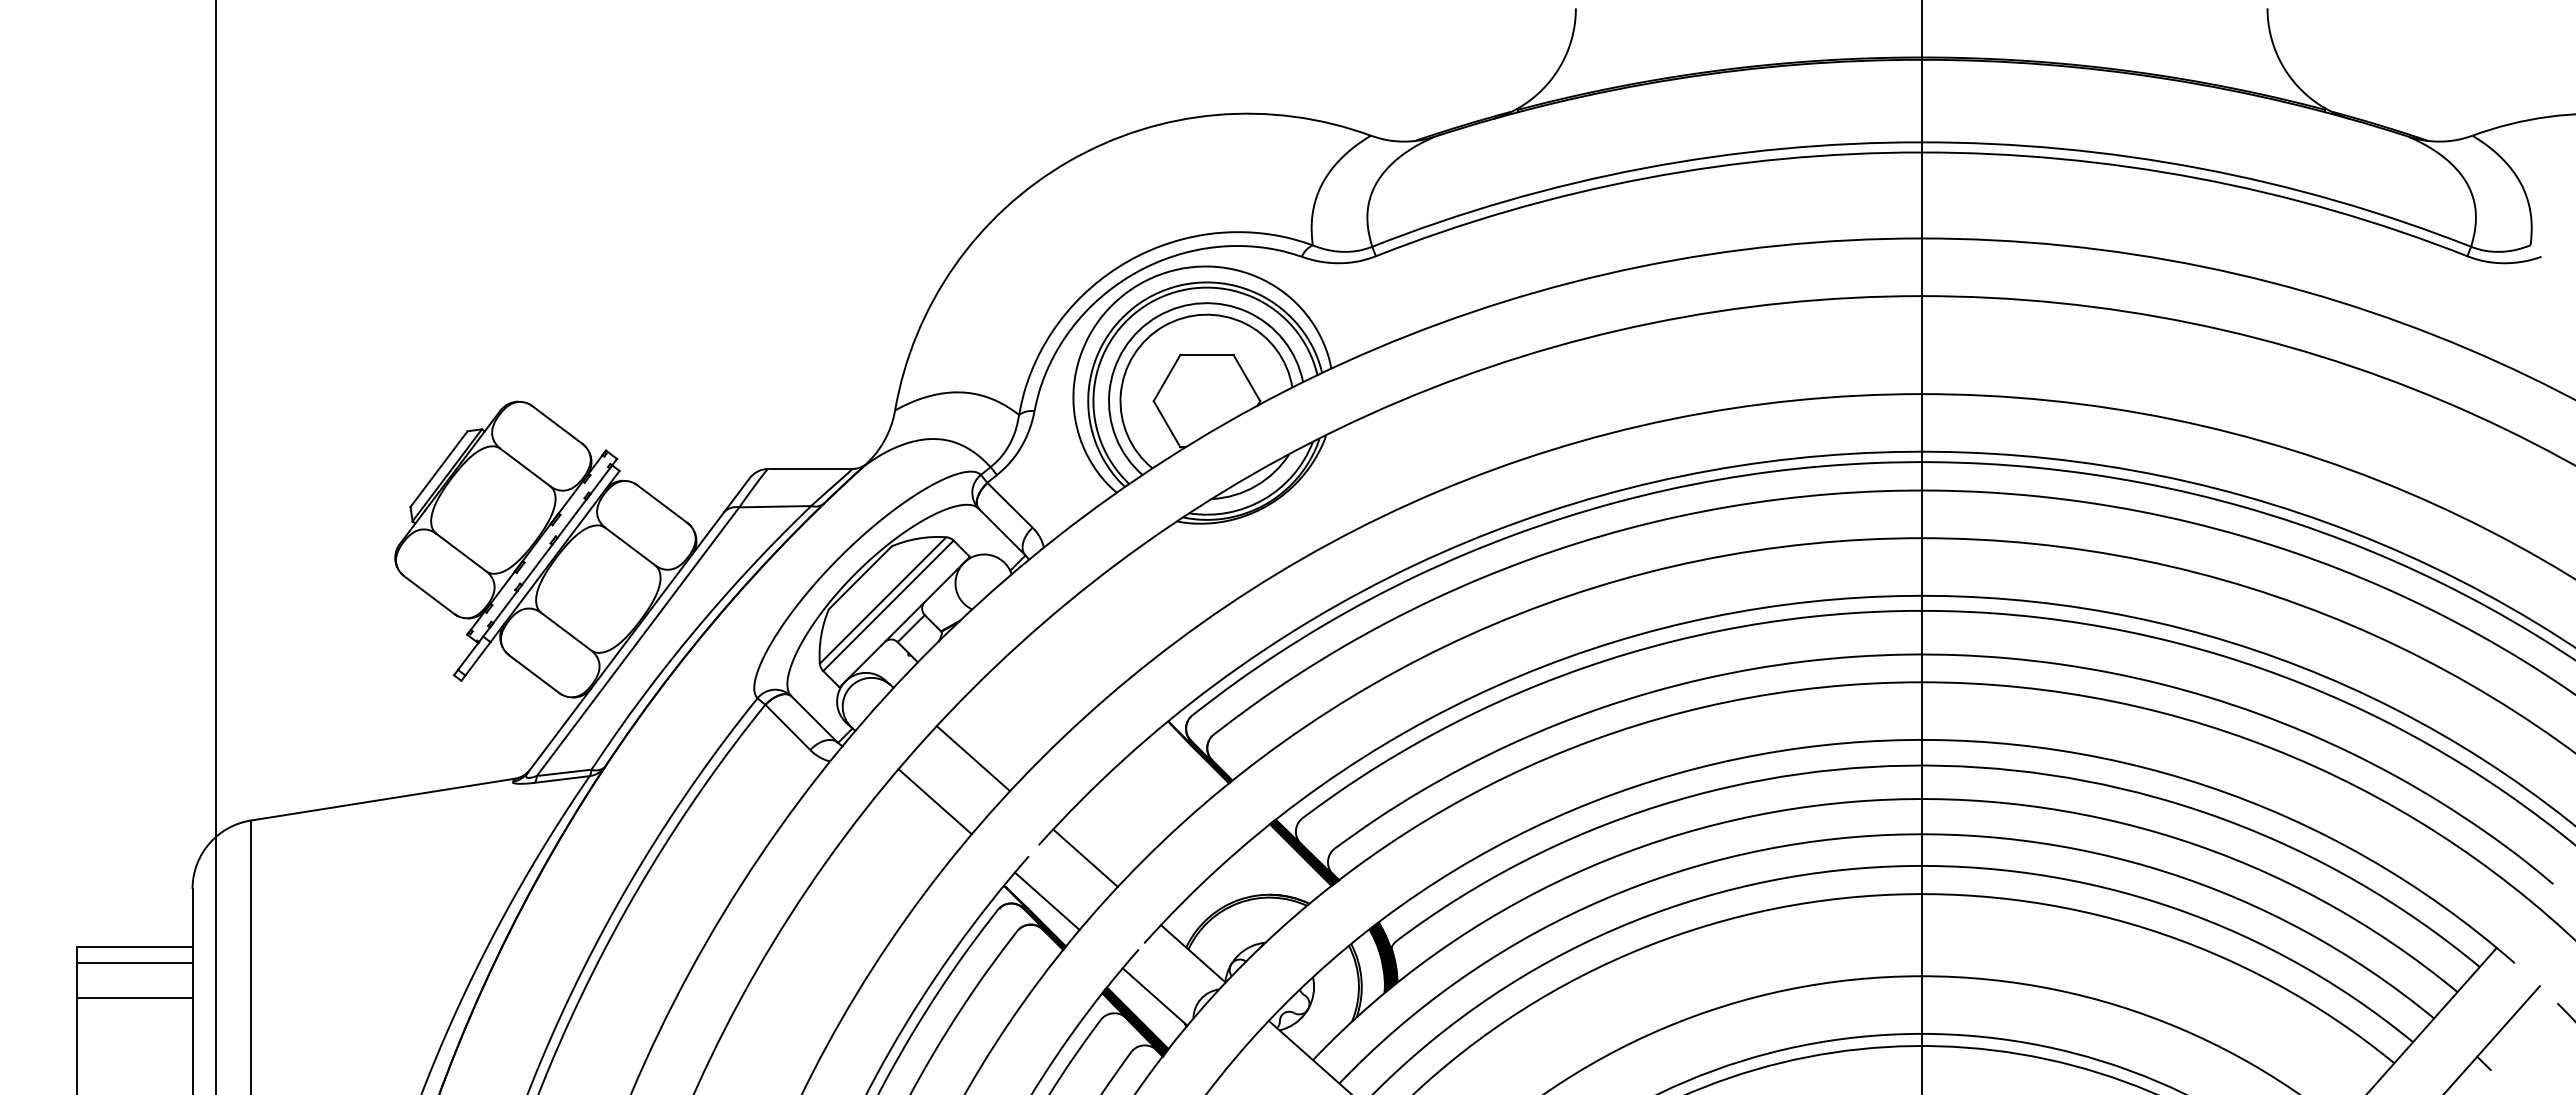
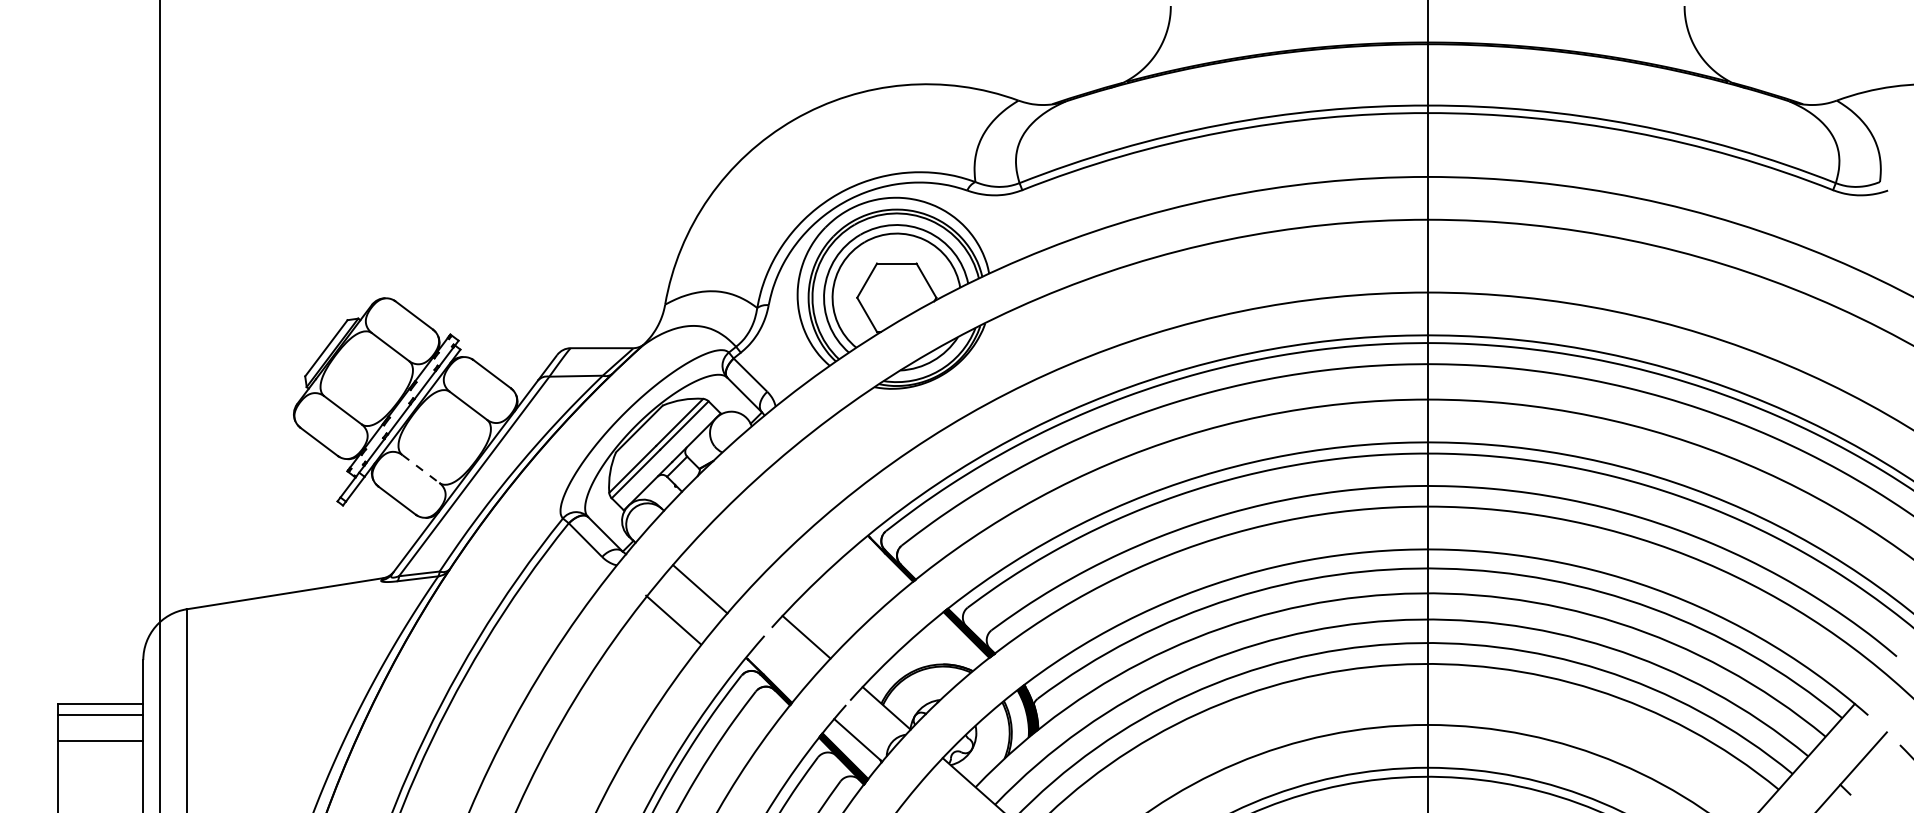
line: (566, 631) -> (421, 468), solid -> dashed
line: (973, 758) -> (700, 589), moved
line: (934, 801) -> (672, 619), moved
line: (1046, 900) -> (777, 668), removed

